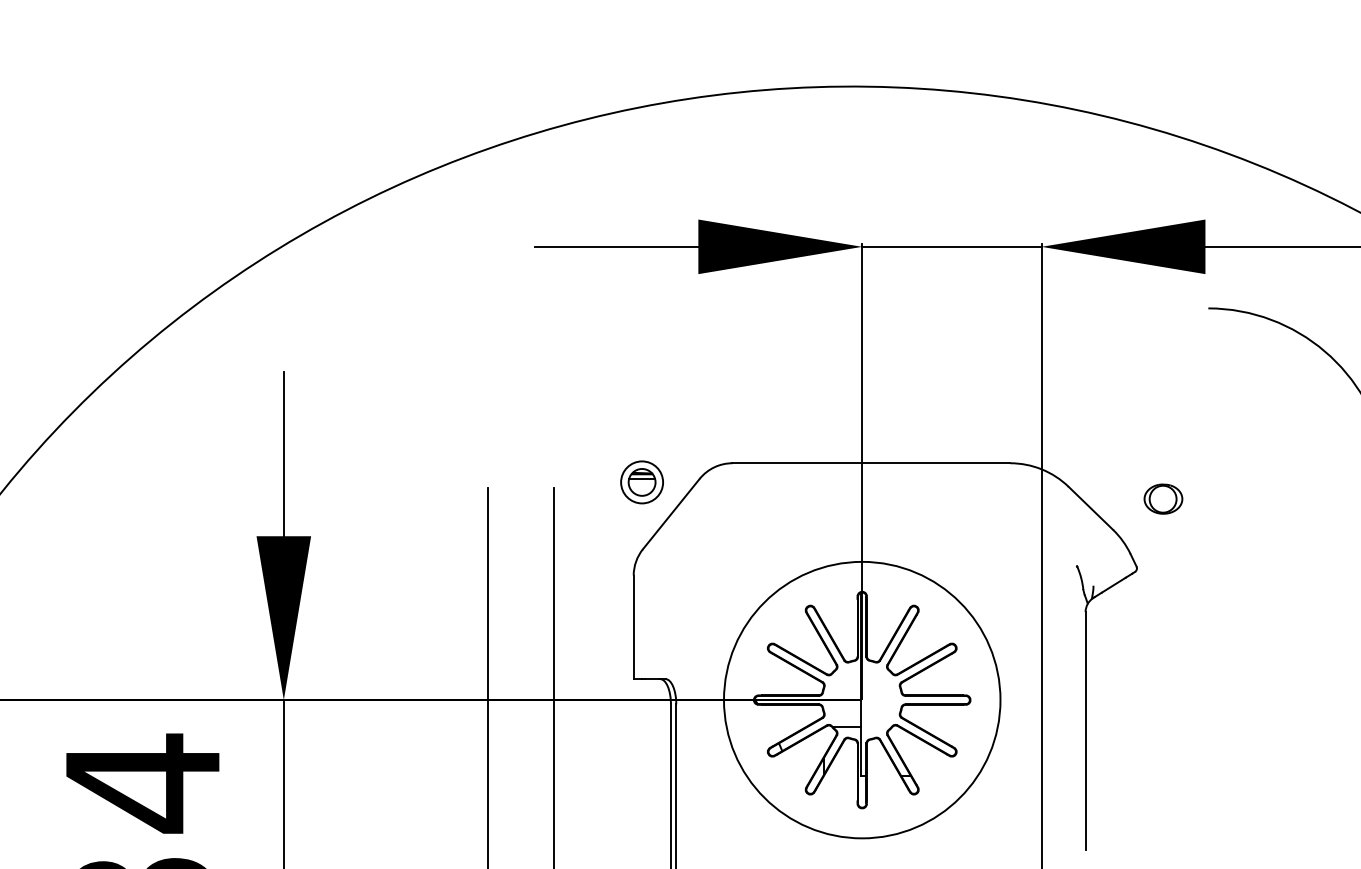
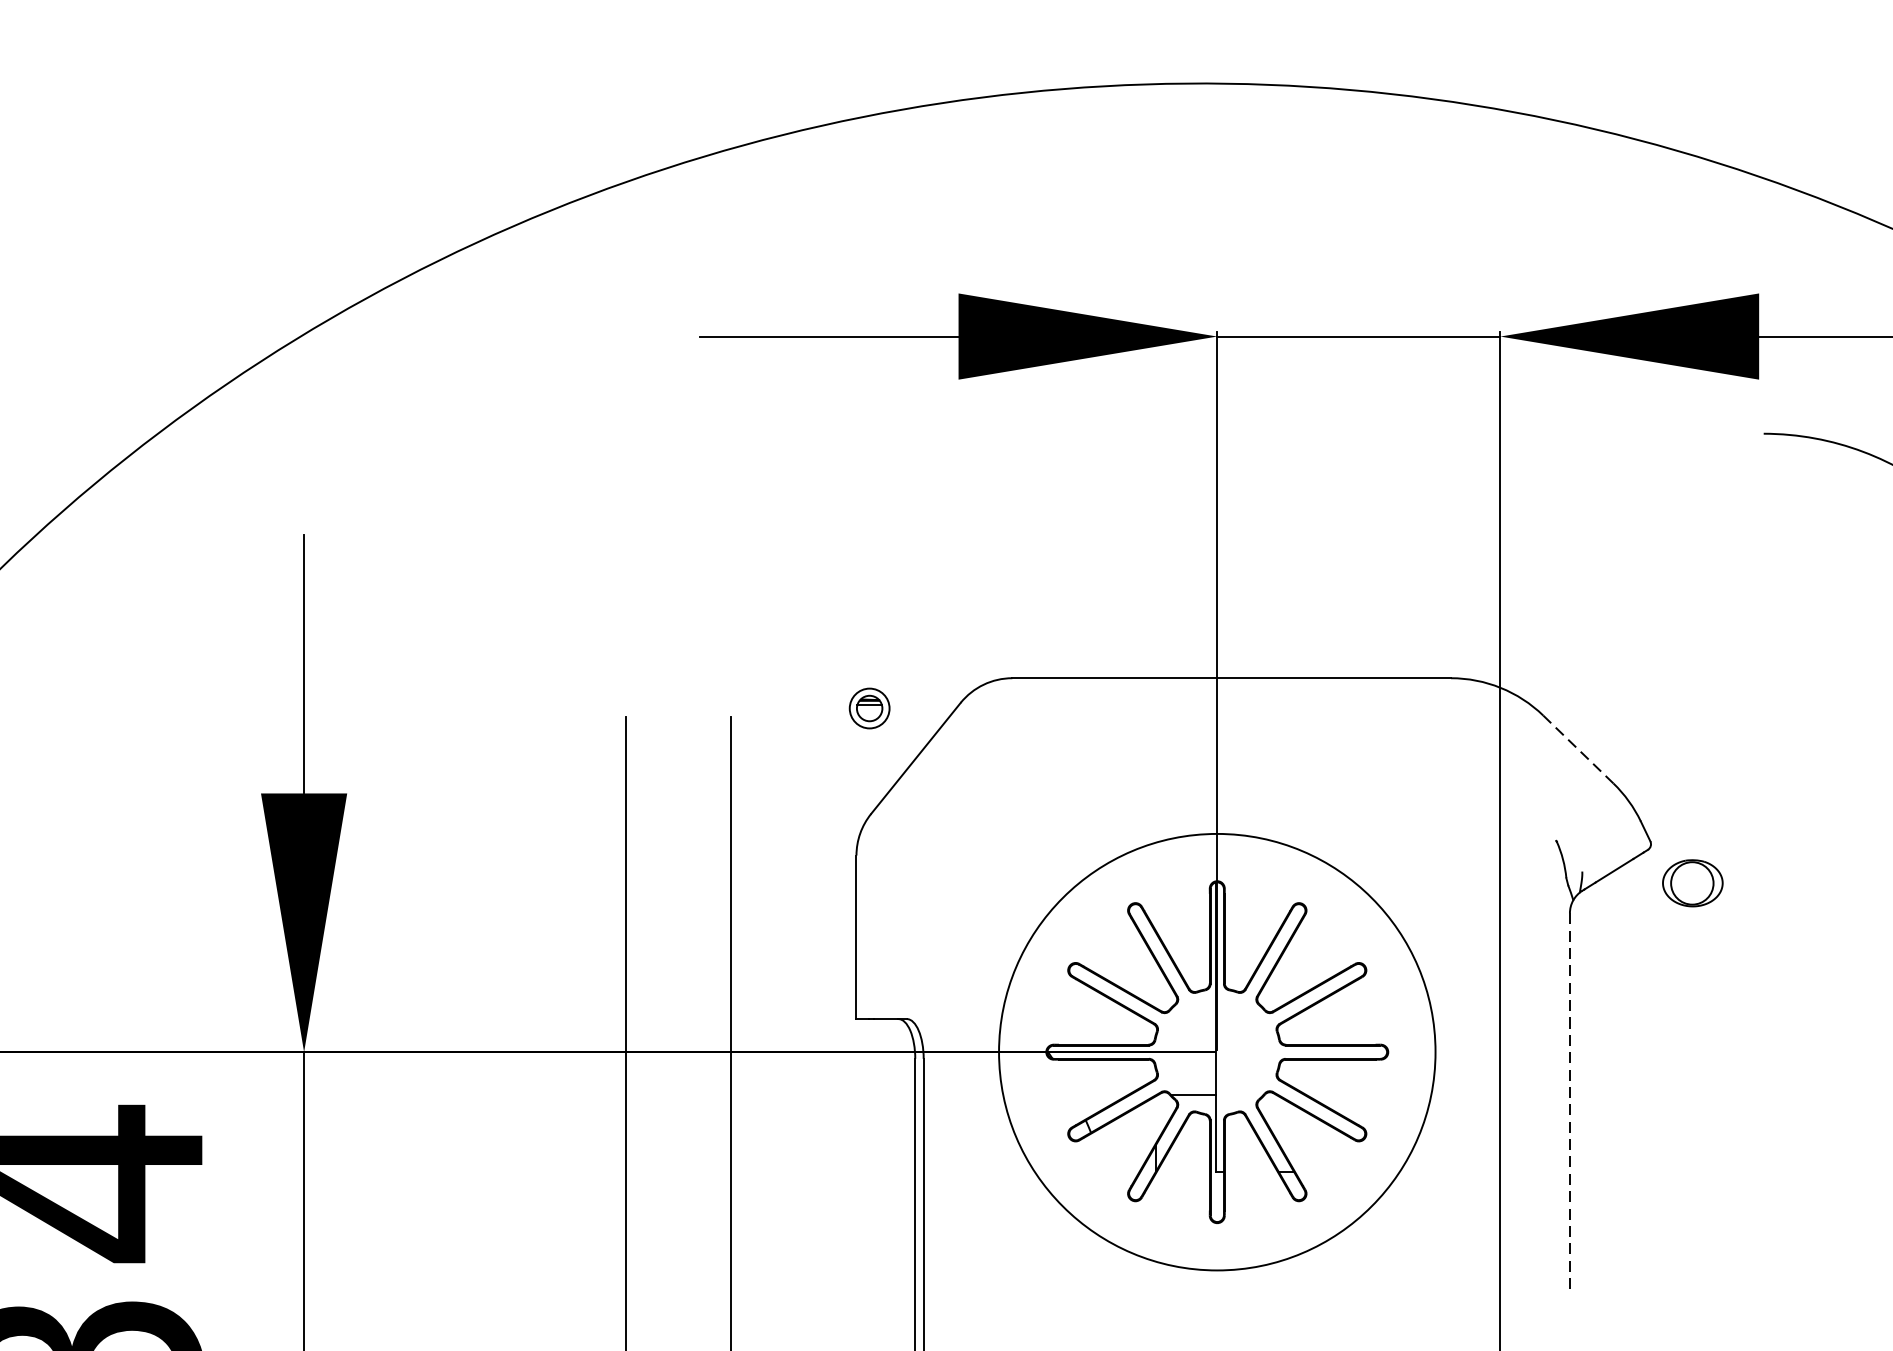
part: (641, 482) -> (868, 708), size x0.6
part: (1163, 498) -> (1692, 882), moved
line: (1090, 508) -> (1577, 749), solid -> dashed
line: (1085, 731) -> (1569, 1101), solid -> dashed

